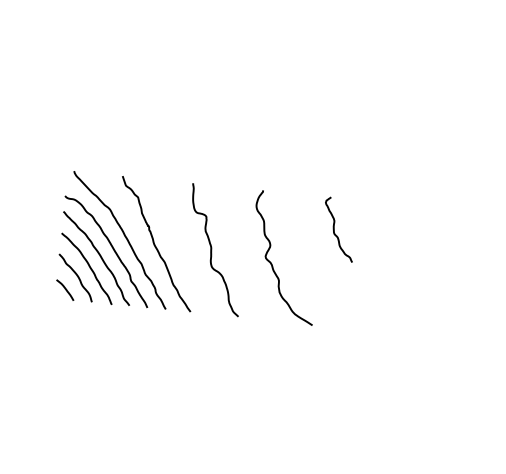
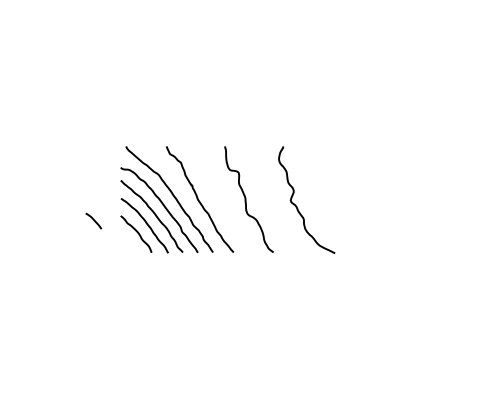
curve: (334, 229) -> (345, 172), removed
line: (64, 289) -> (93, 220), moved

